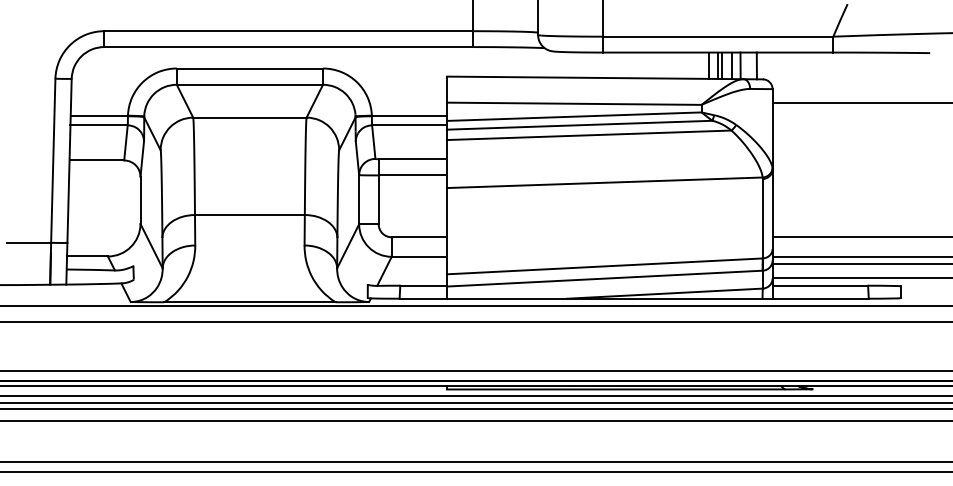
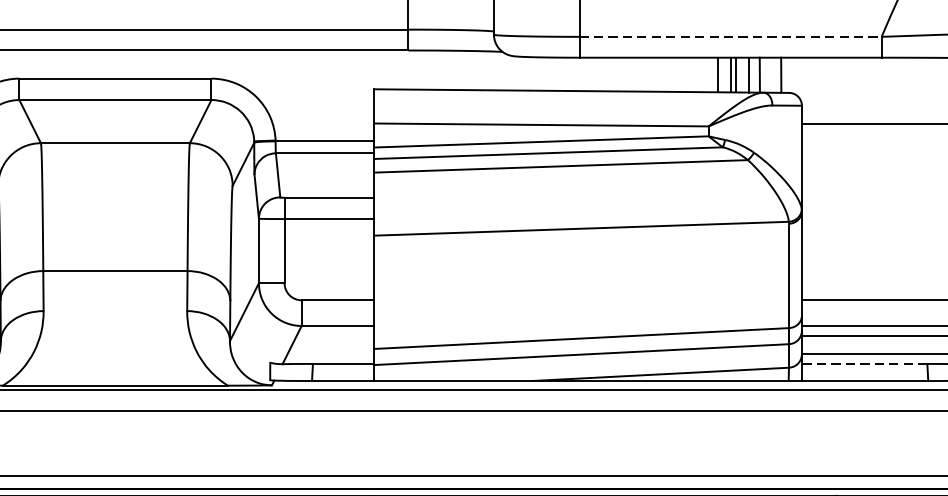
line: (718, 36) -> (730, 36), solid -> dashed
line: (820, 285) -> (864, 363), solid -> dashed

